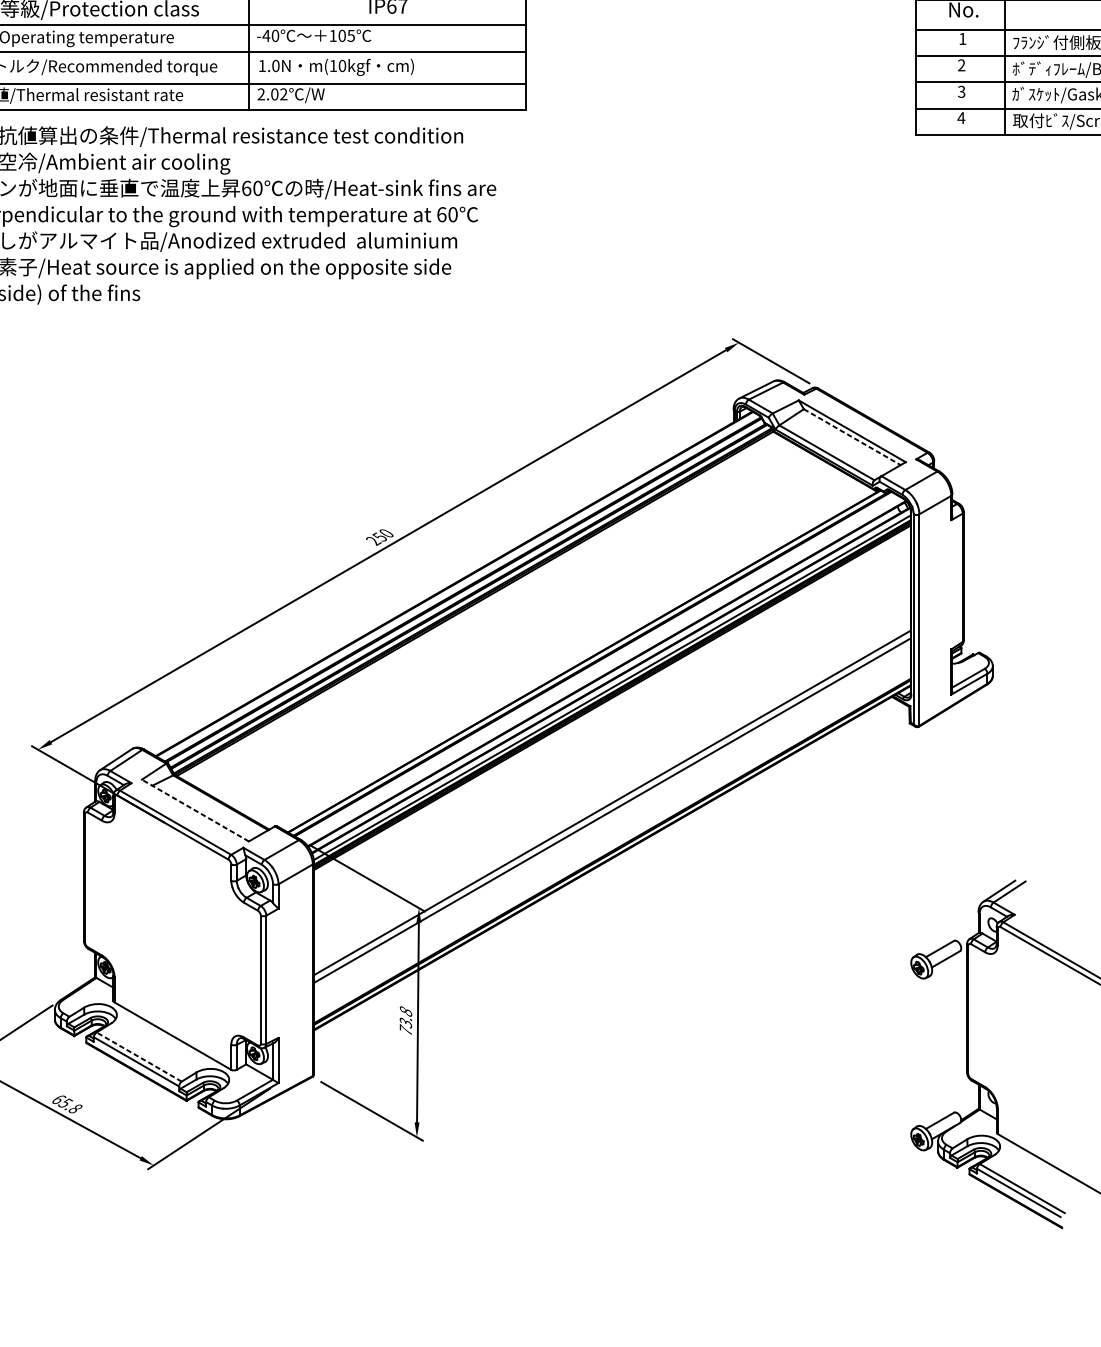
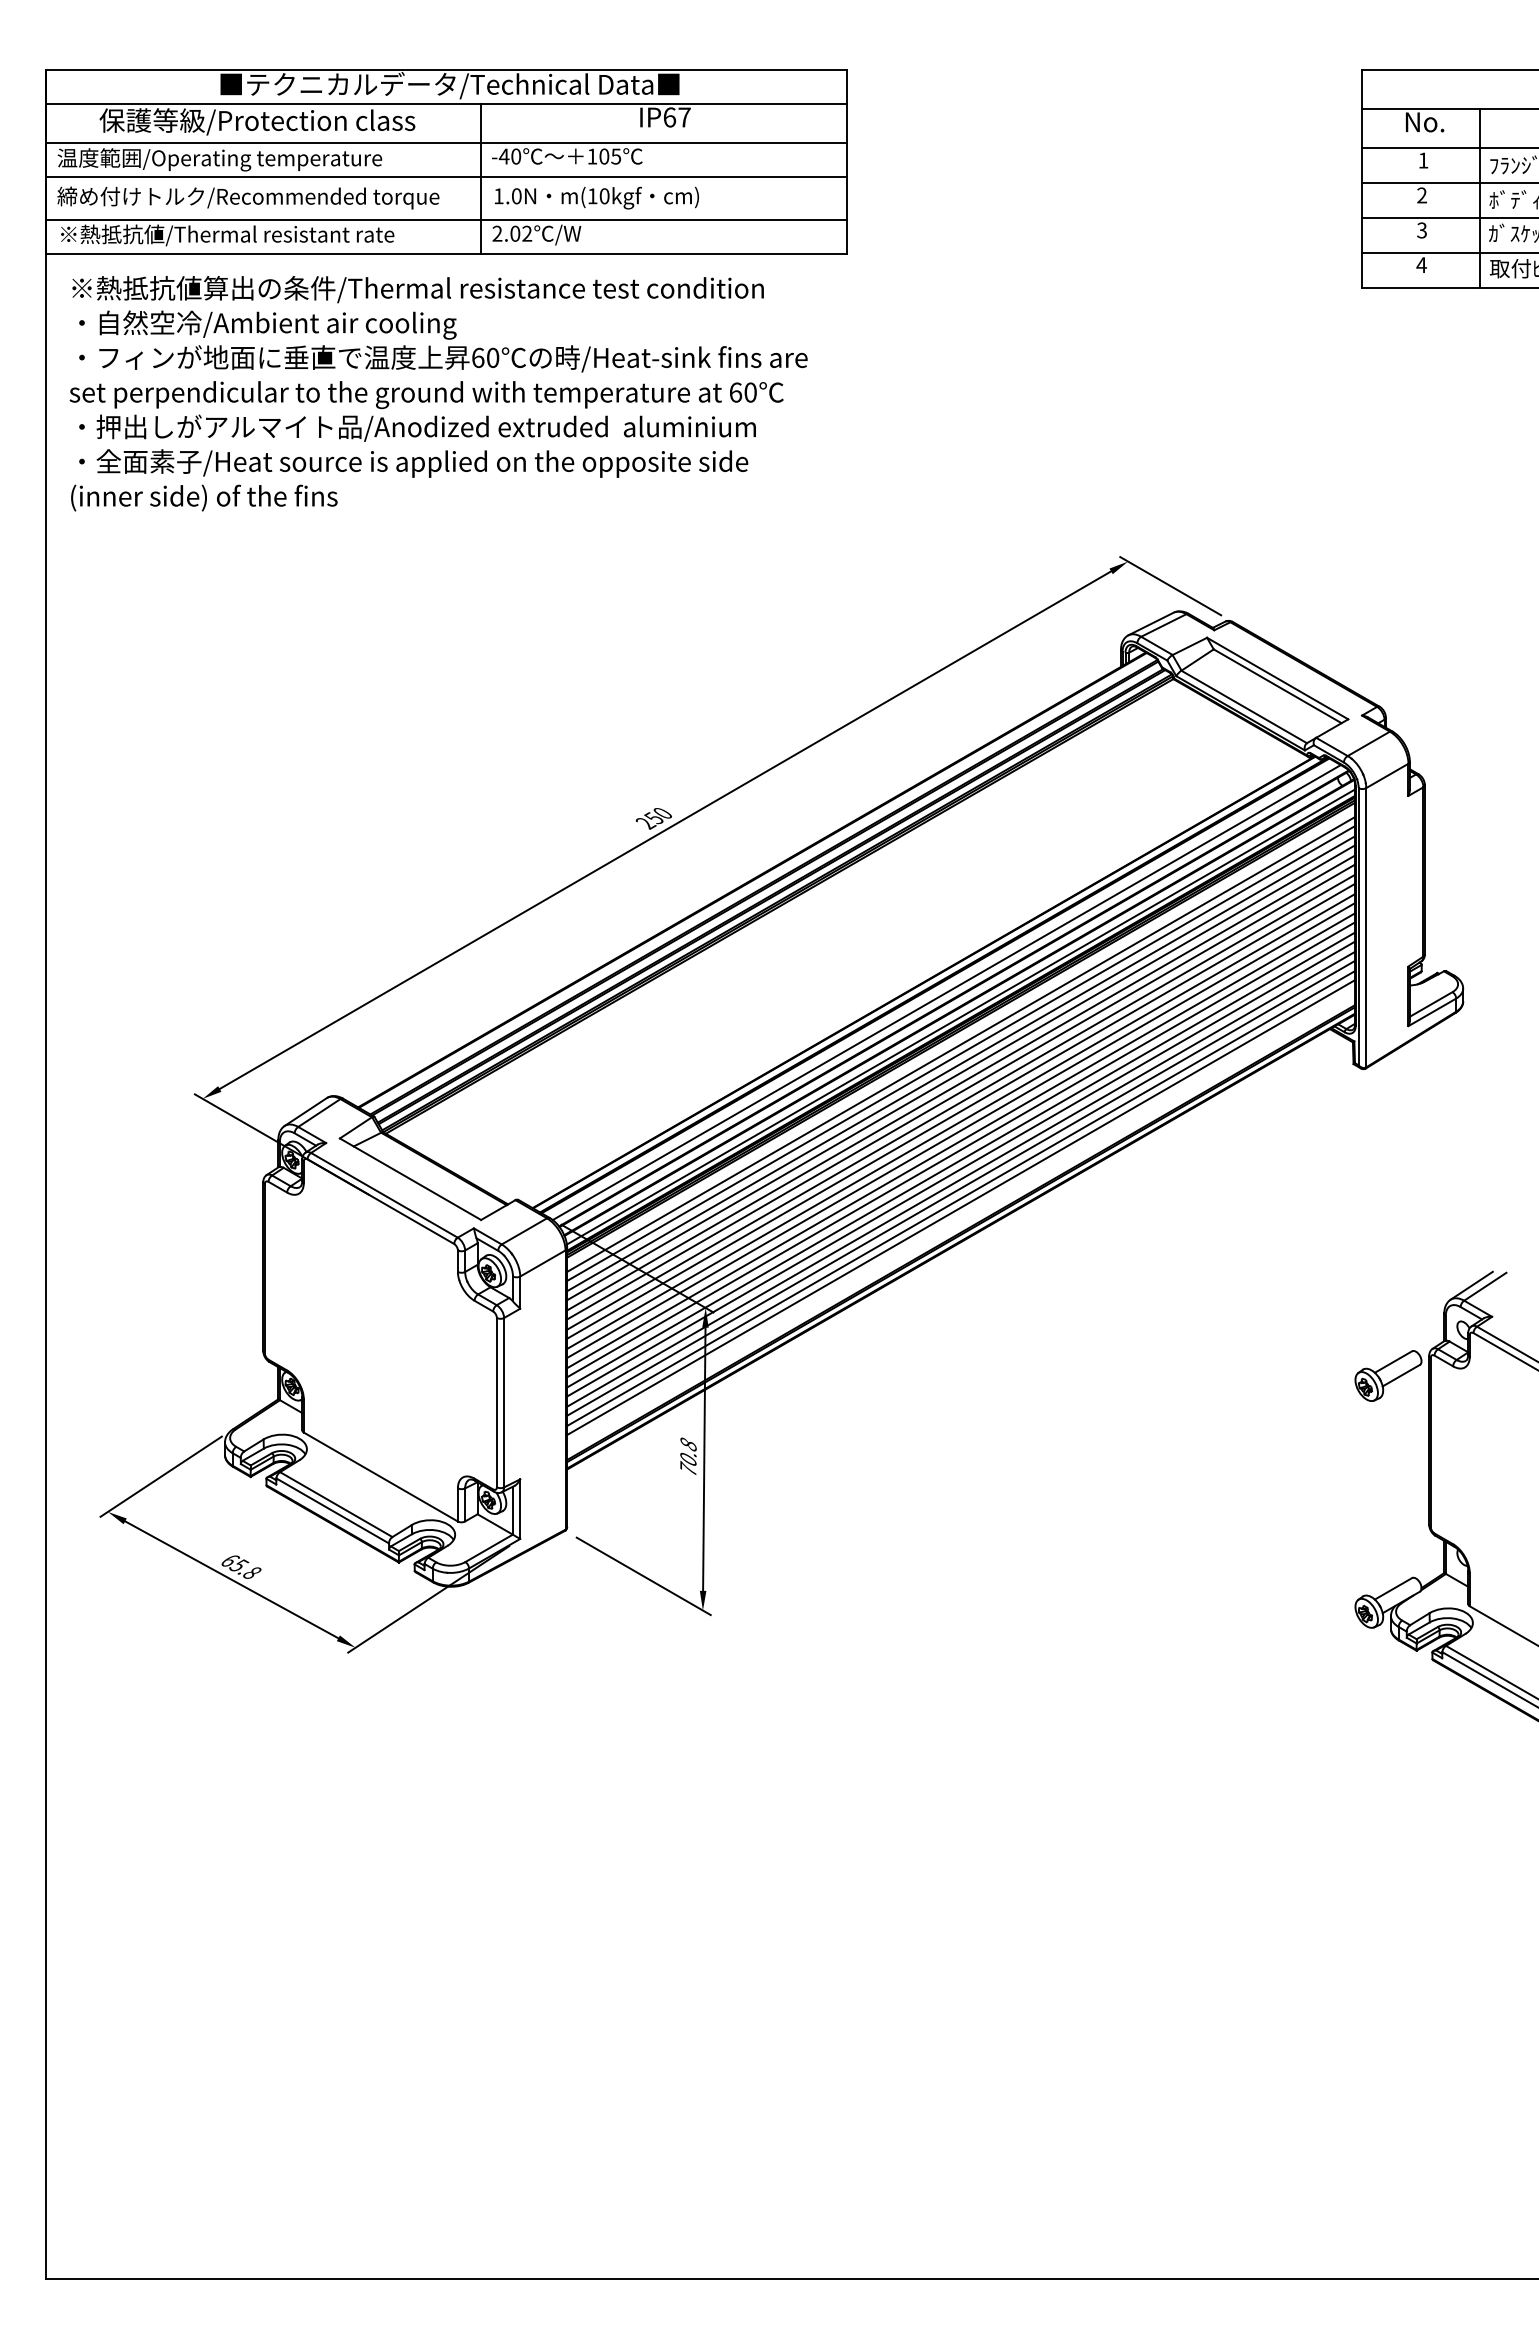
line: (852, 437) -> (1277, 686), dashed -> solid
line: (601, 669) -> (946, 992), added
line: (612, 708) -> (960, 1044), added
line: (612, 715) -> (960, 1053), added
line: (612, 722) -> (960, 1063), added
line: (612, 729) -> (960, 1072), added
line: (612, 737) -> (960, 1082), added
line: (612, 744) -> (960, 1091), added
line: (612, 751) -> (960, 1101), added
line: (612, 758) -> (960, 1110), added
line: (612, 766) -> (960, 1121), added
line: (612, 773) -> (960, 1130), added
line: (612, 781) -> (960, 1140), added
line: (612, 788) -> (960, 1149), added
line: (612, 795) -> (960, 1159), added
line: (195, 810) -> (410, 1179), dashed -> solid
line: (612, 816) -> (960, 1187), added
line: (612, 825) -> (960, 1198), added
line: (612, 831) -> (960, 1207), added
text: (405, 1022) -> (688, 1459), 73.8 -> 70.8
line: (139, 1056) -> (336, 1504), dashed -> solid

